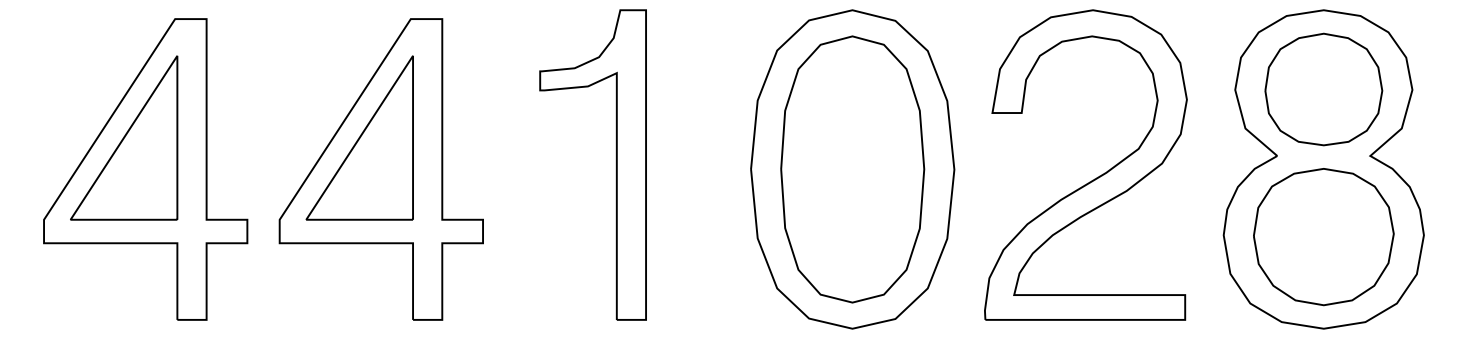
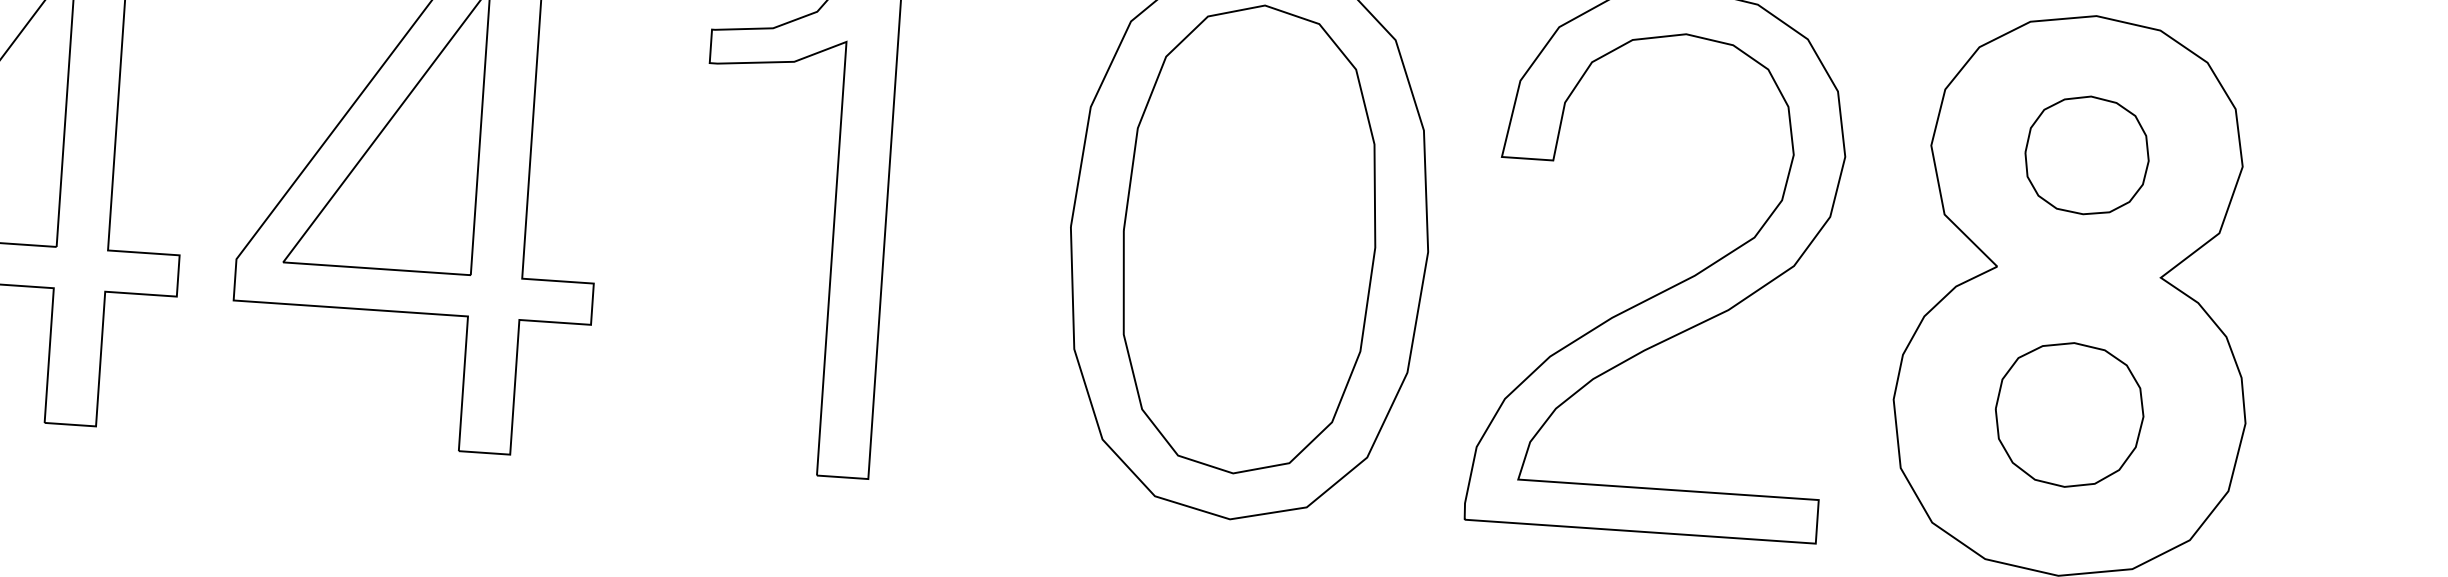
part: (1323, 89) -> (2086, 155), size x0.6
part: (1323, 237) -> (2068, 415), size x0.6

